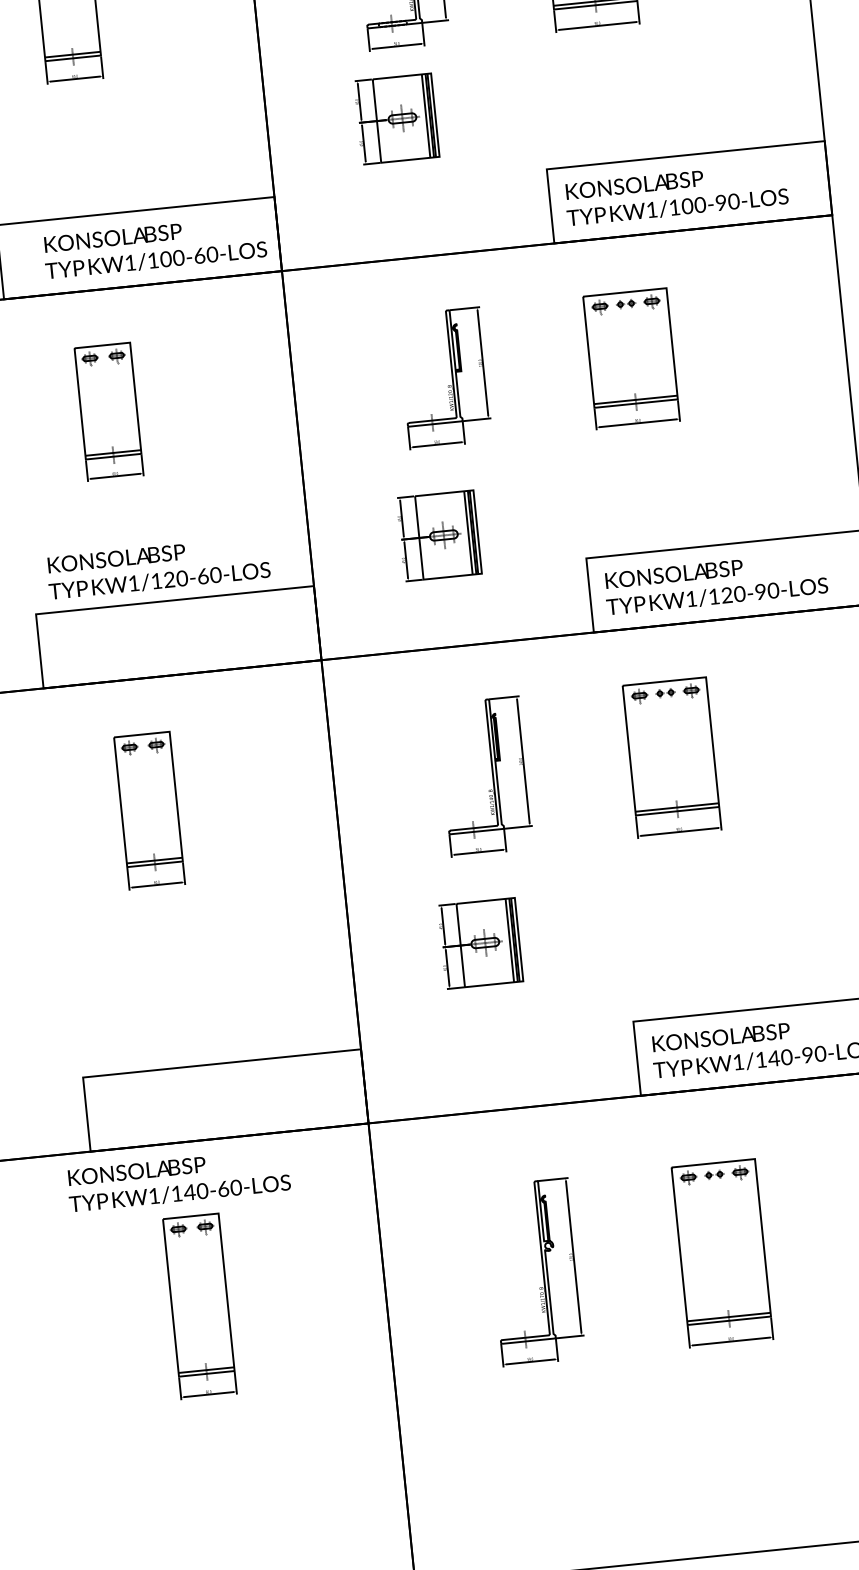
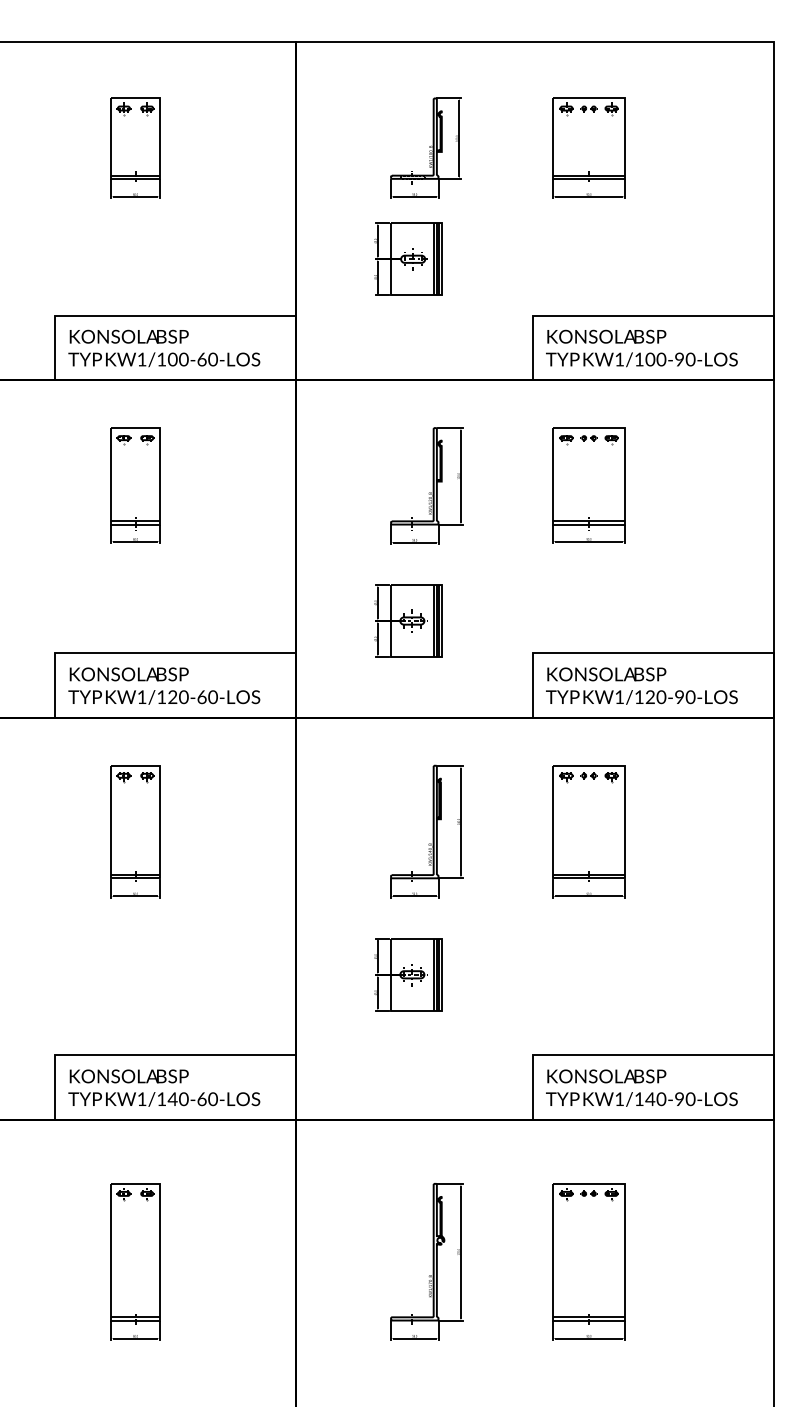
text: (155, 247) -> (164, 348), moved
text: (158, 567) -> (164, 685), moved
text: (178, 1179) -> (164, 1087), moved

